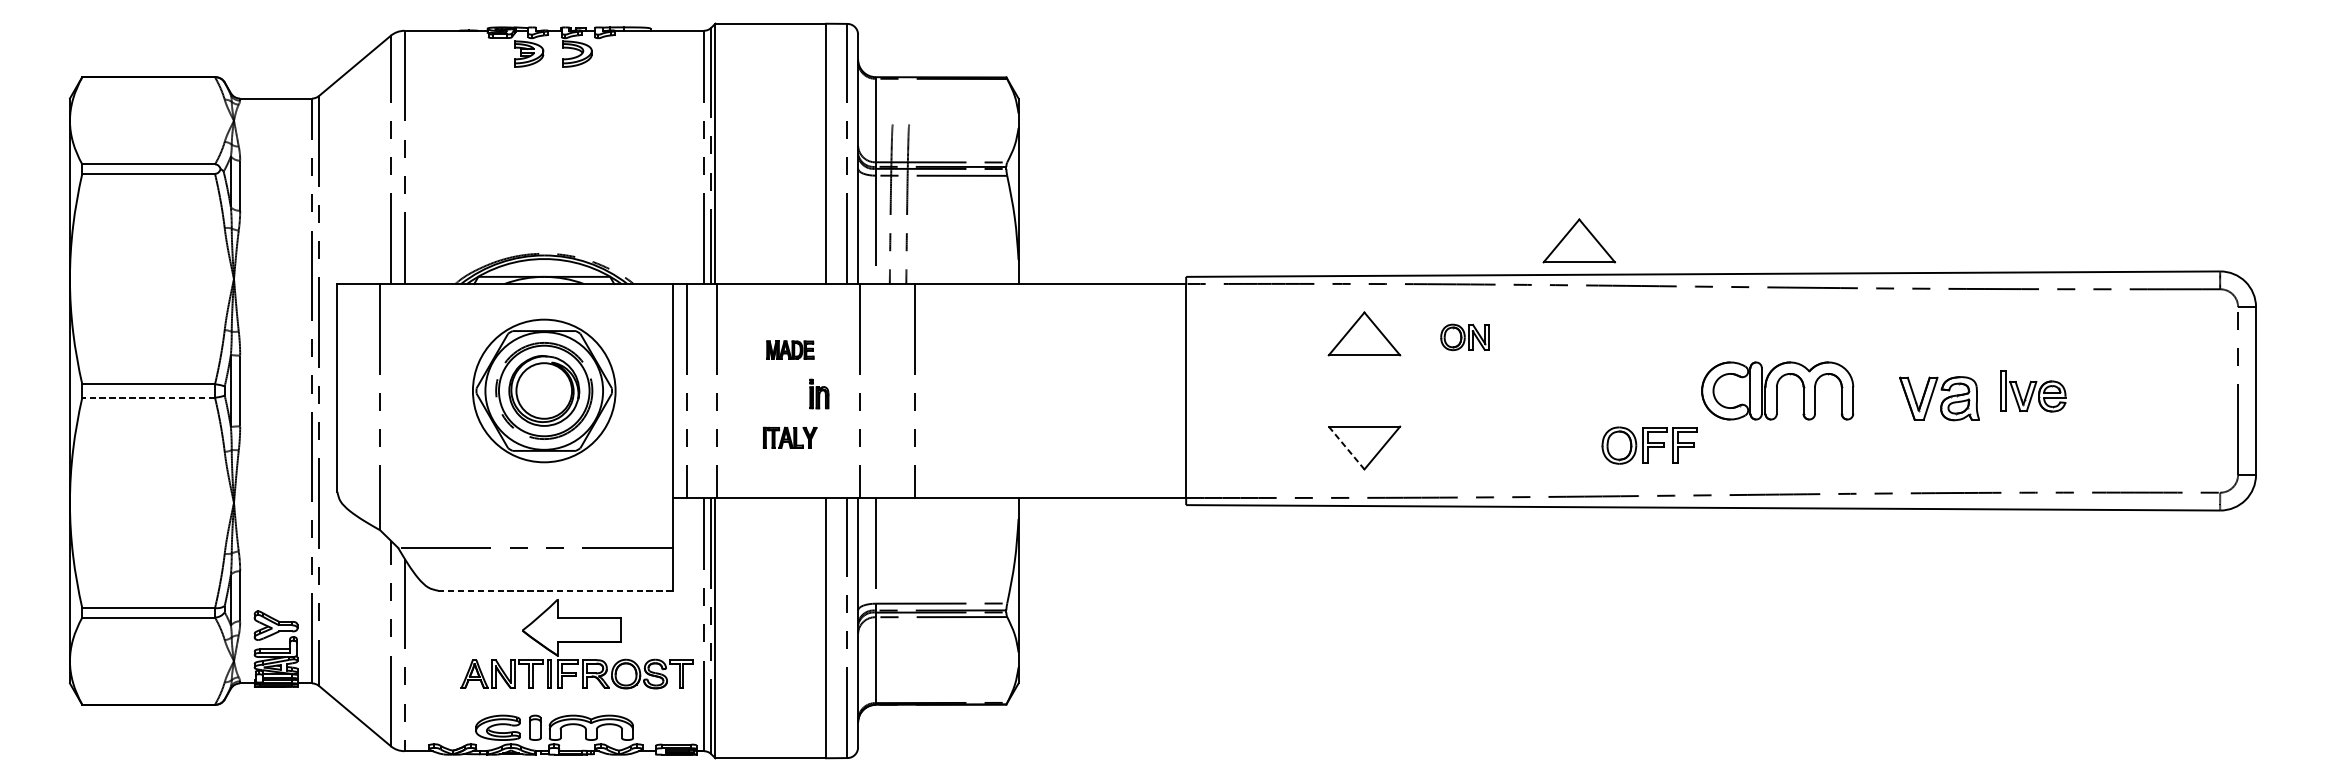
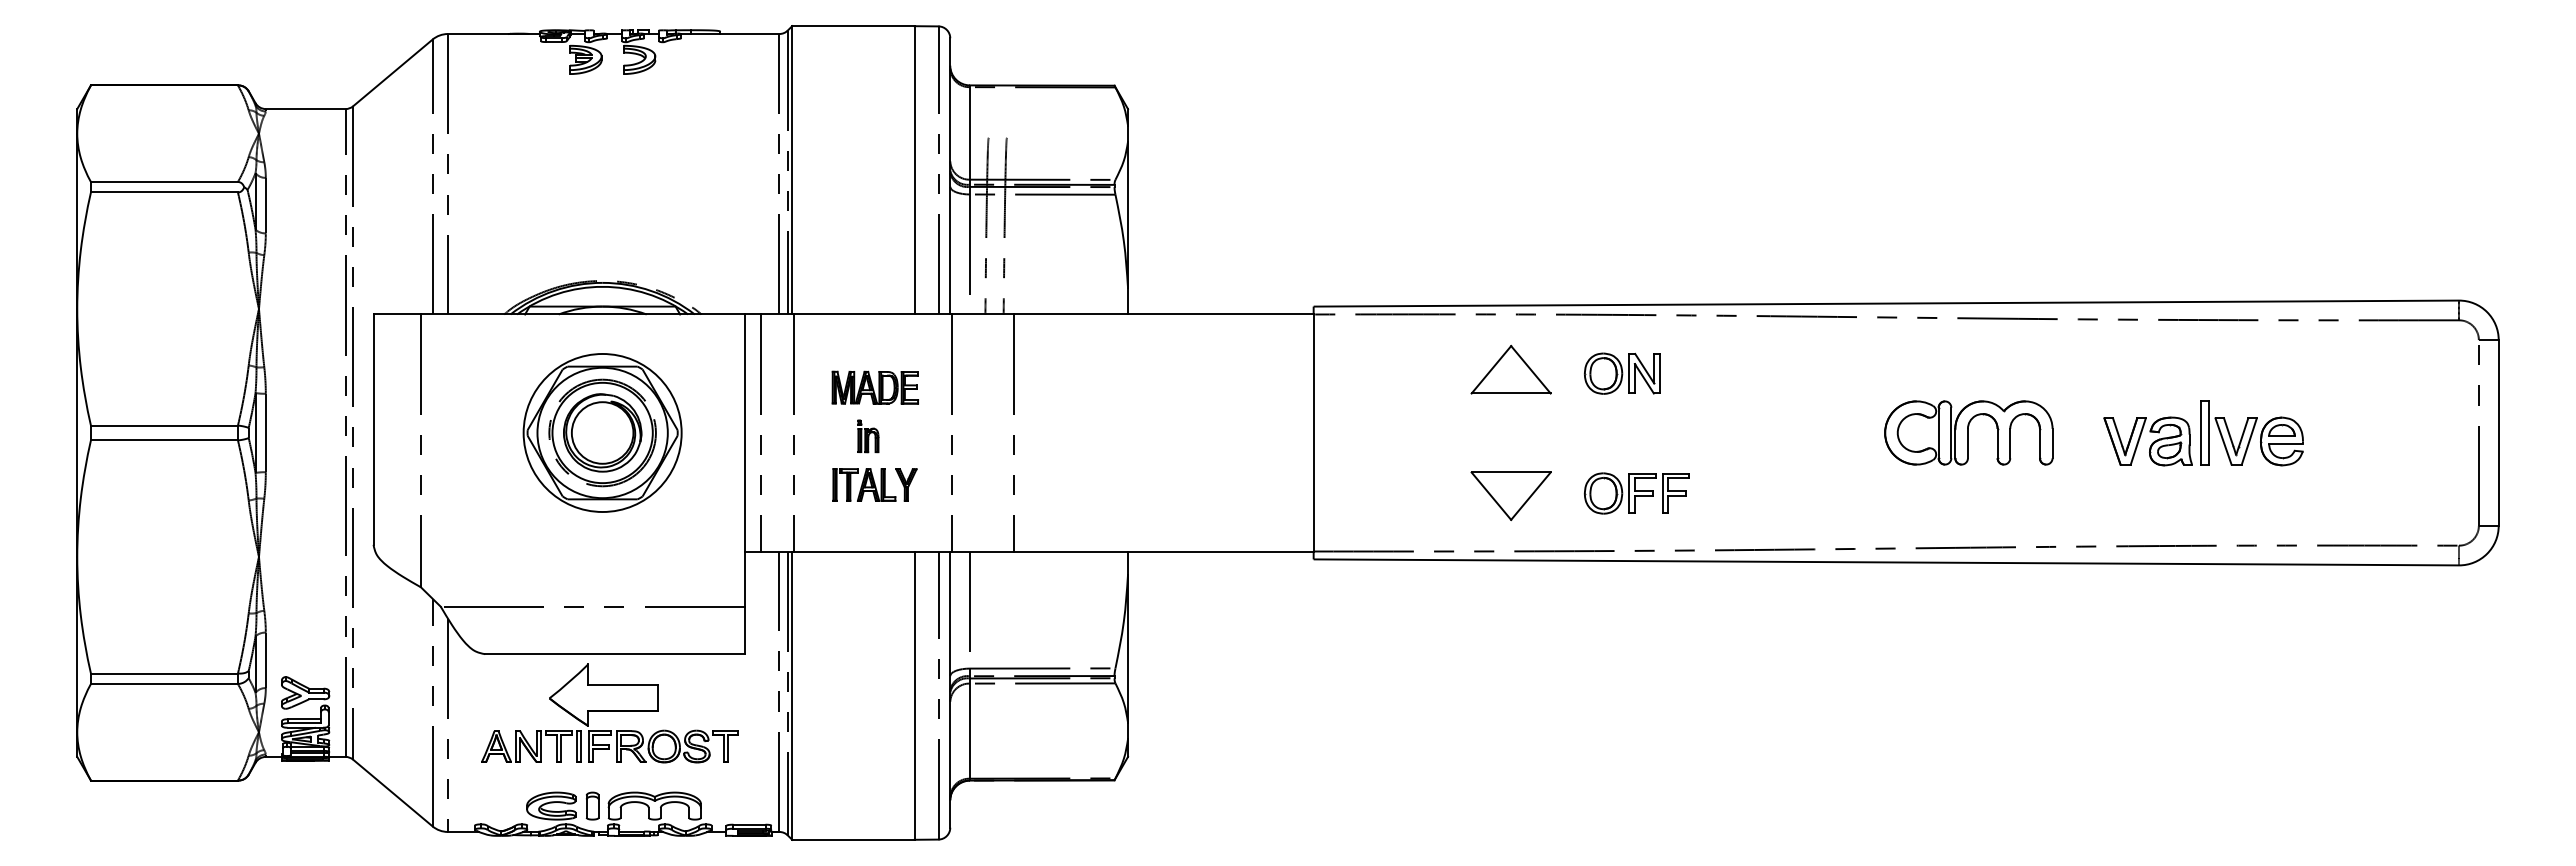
part: (1578, 240) -> (1748, 266), removed
part: (1464, 337) -> (1622, 373), size x1.43
part: (789, 349) -> (874, 387), size x1.67
part: (2032, 391) -> (2251, 433), size x1.43
part: (819, 394) -> (868, 436), moved
line: (148, 397) -> (164, 440), dashed -> solid
part: (789, 437) -> (874, 484), size x1.43
part: (1649, 445) -> (1636, 493), moved
line: (1346, 448) -> (1491, 496), dashed -> solid
line: (555, 590) -> (615, 654), dashed -> solid
part: (576, 644) -> (609, 713), moved

